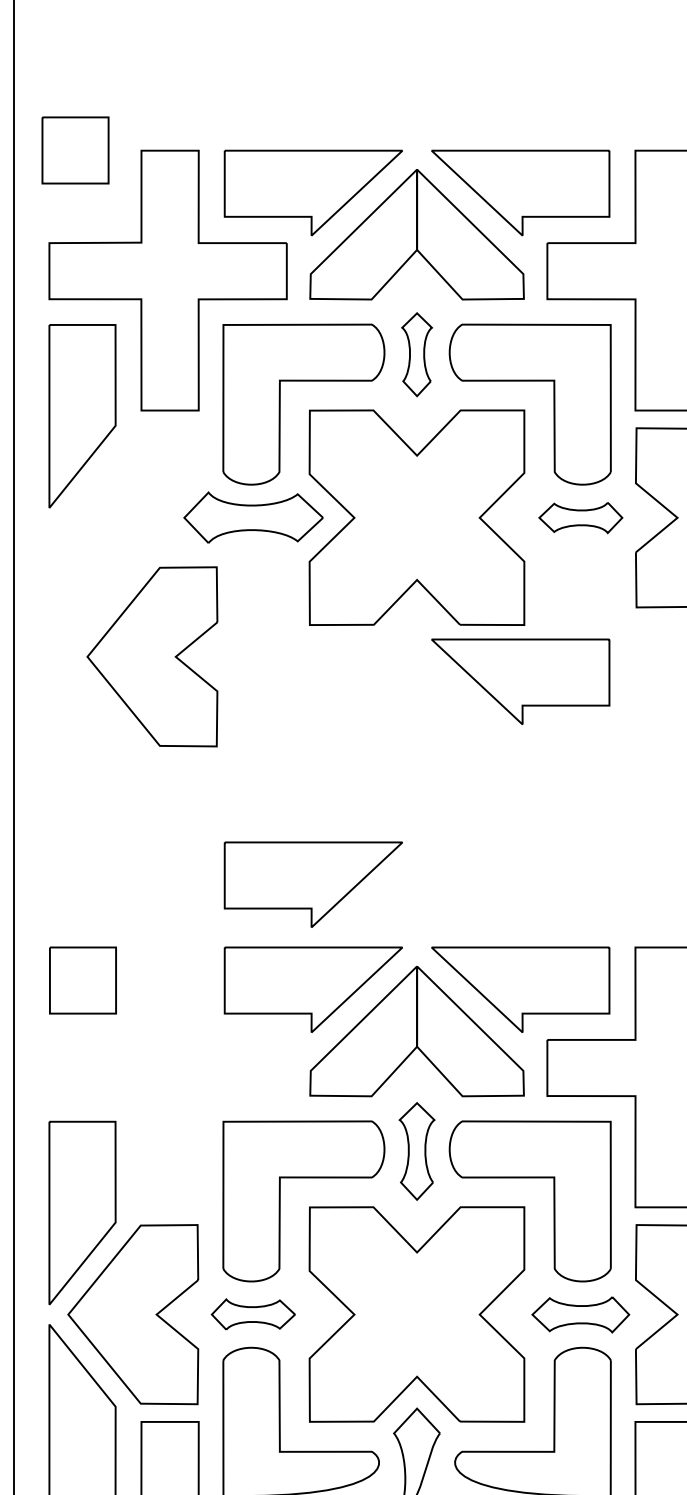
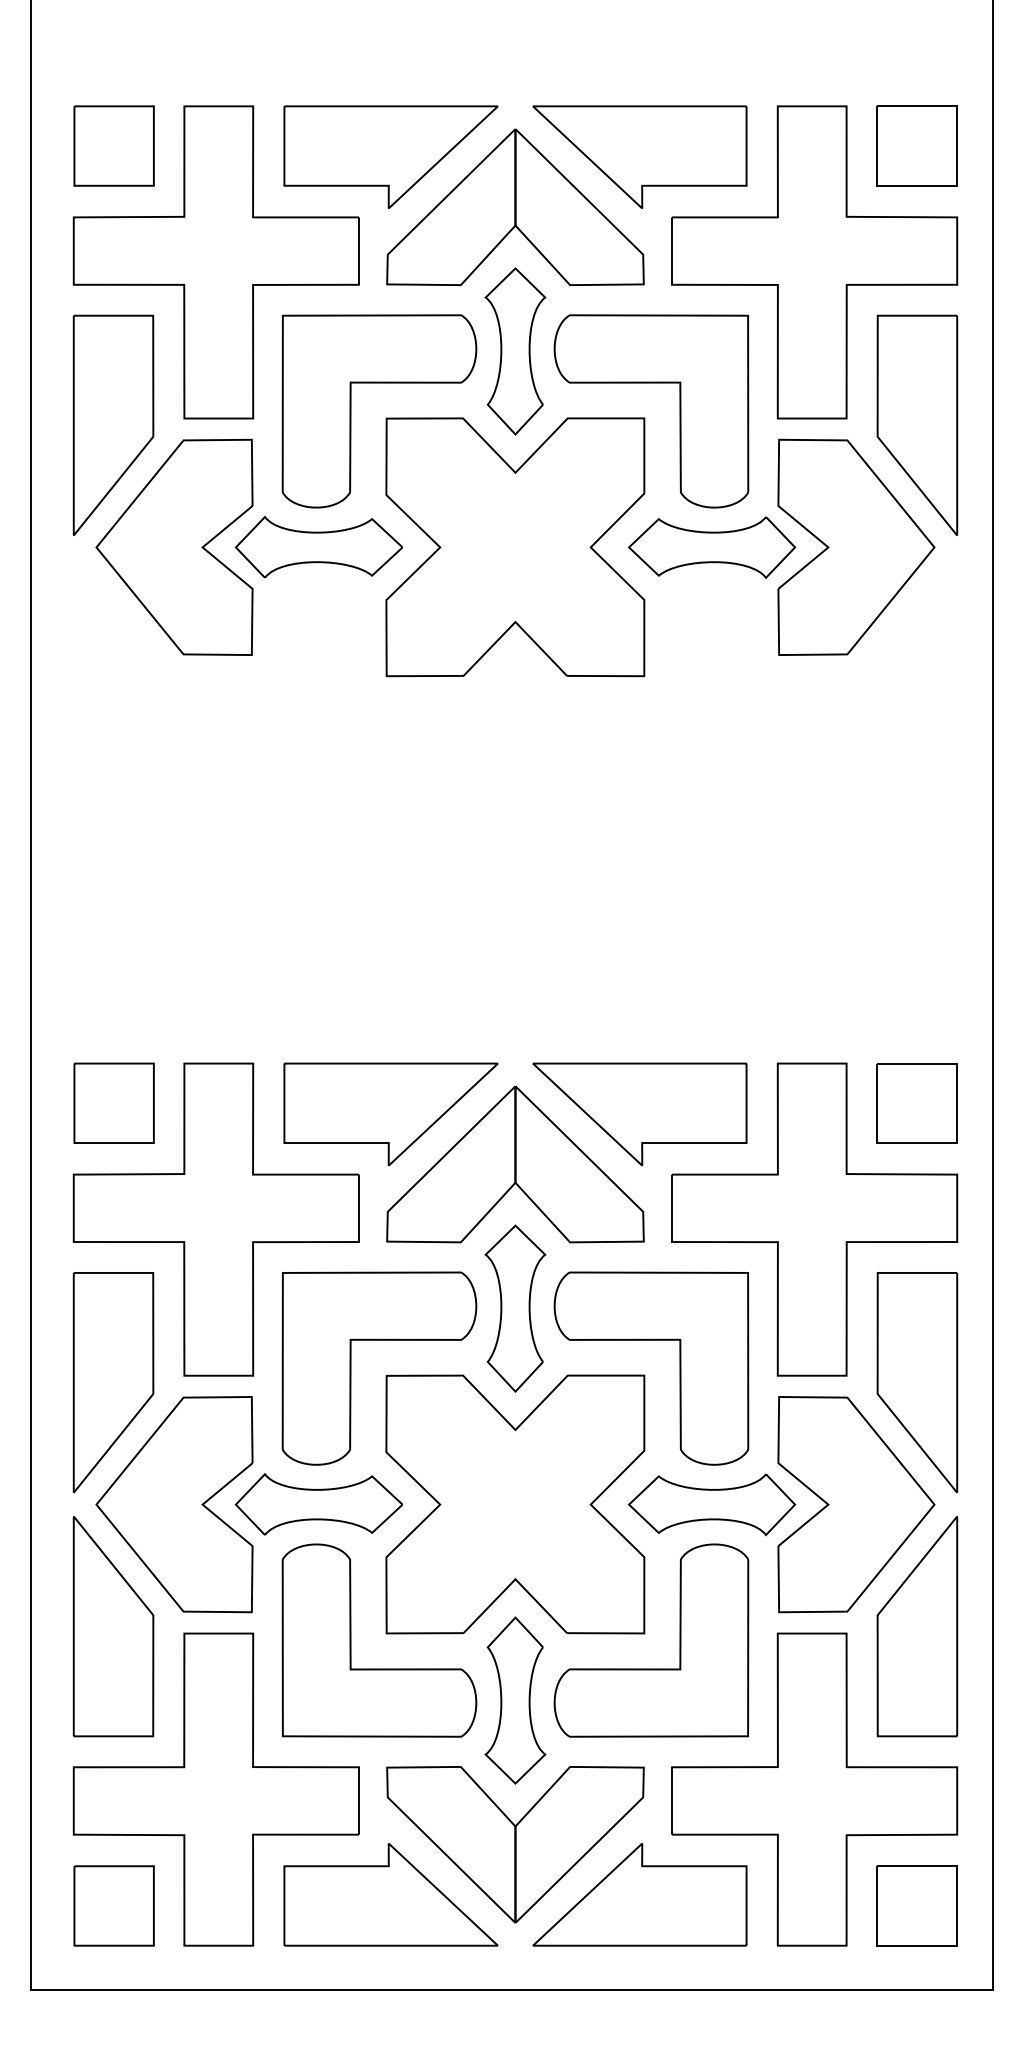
part: (74, 149) -> (113, 145), moved
part: (417, 354) -> (515, 351), size x1.67
part: (581, 517) -> (712, 547), size x1.67
part: (152, 656) -> (174, 546), moved
part: (520, 681) -> (639, 744), removed
part: (313, 884) -> (390, 987), removed
part: (167, 1077) -> (215, 1219), added
part: (417, 1151) -> (515, 1308), size x1.43
part: (253, 1314) -> (318, 1504), size x1.67
part: (581, 1314) -> (712, 1504), size x1.43

